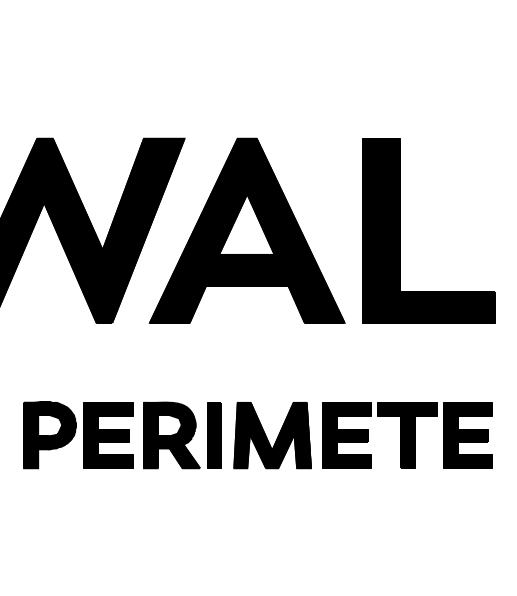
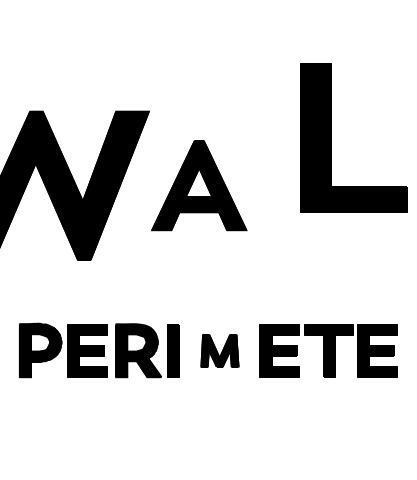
part: (246, 230) -> (198, 185), size x0.6
part: (401, 230) -> (331, 137), moved
part: (272, 435) -> (219, 350), size x0.6

